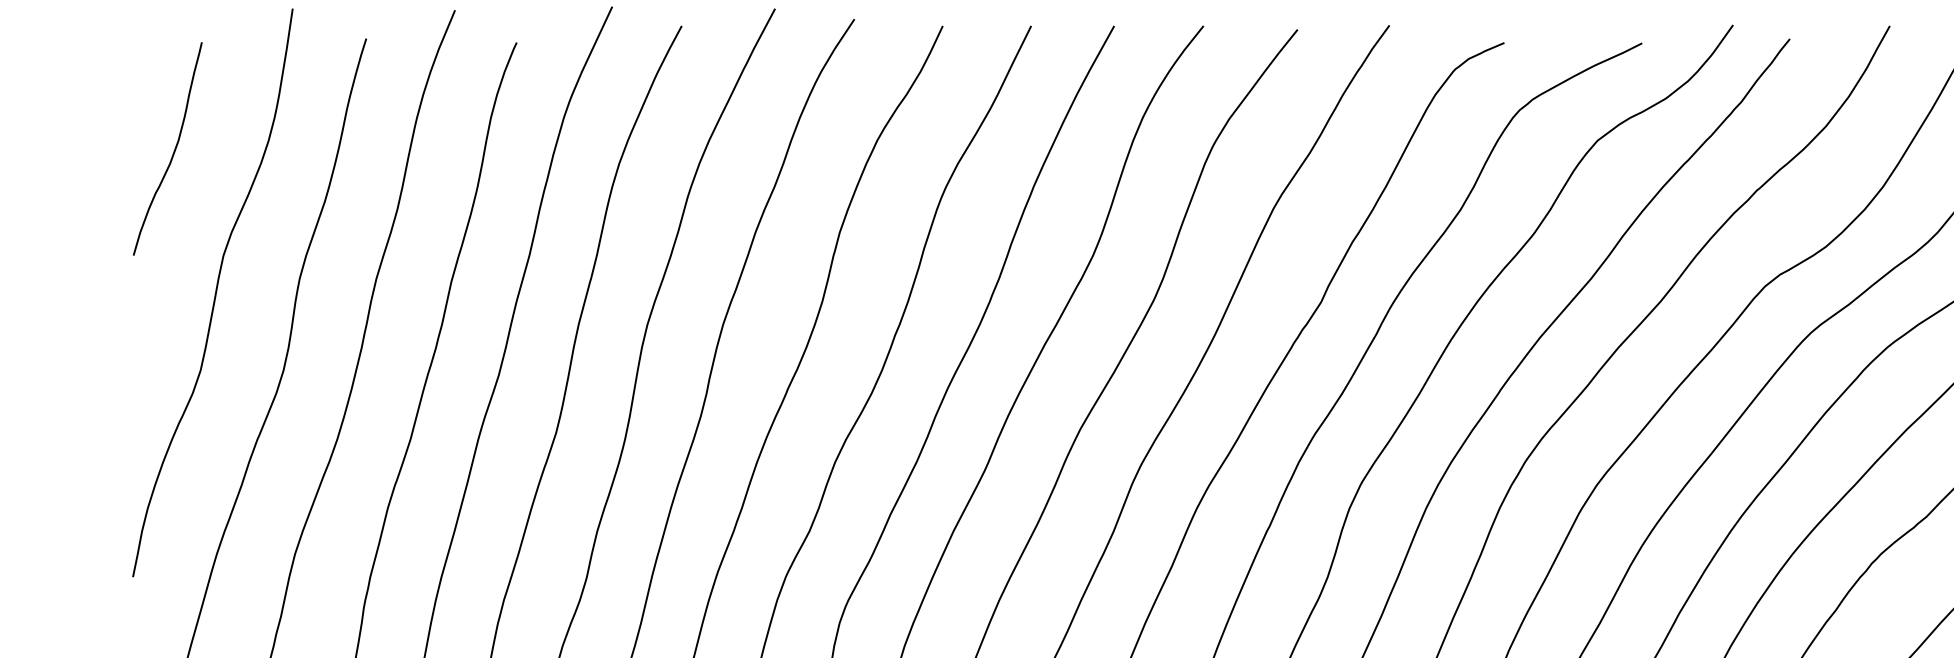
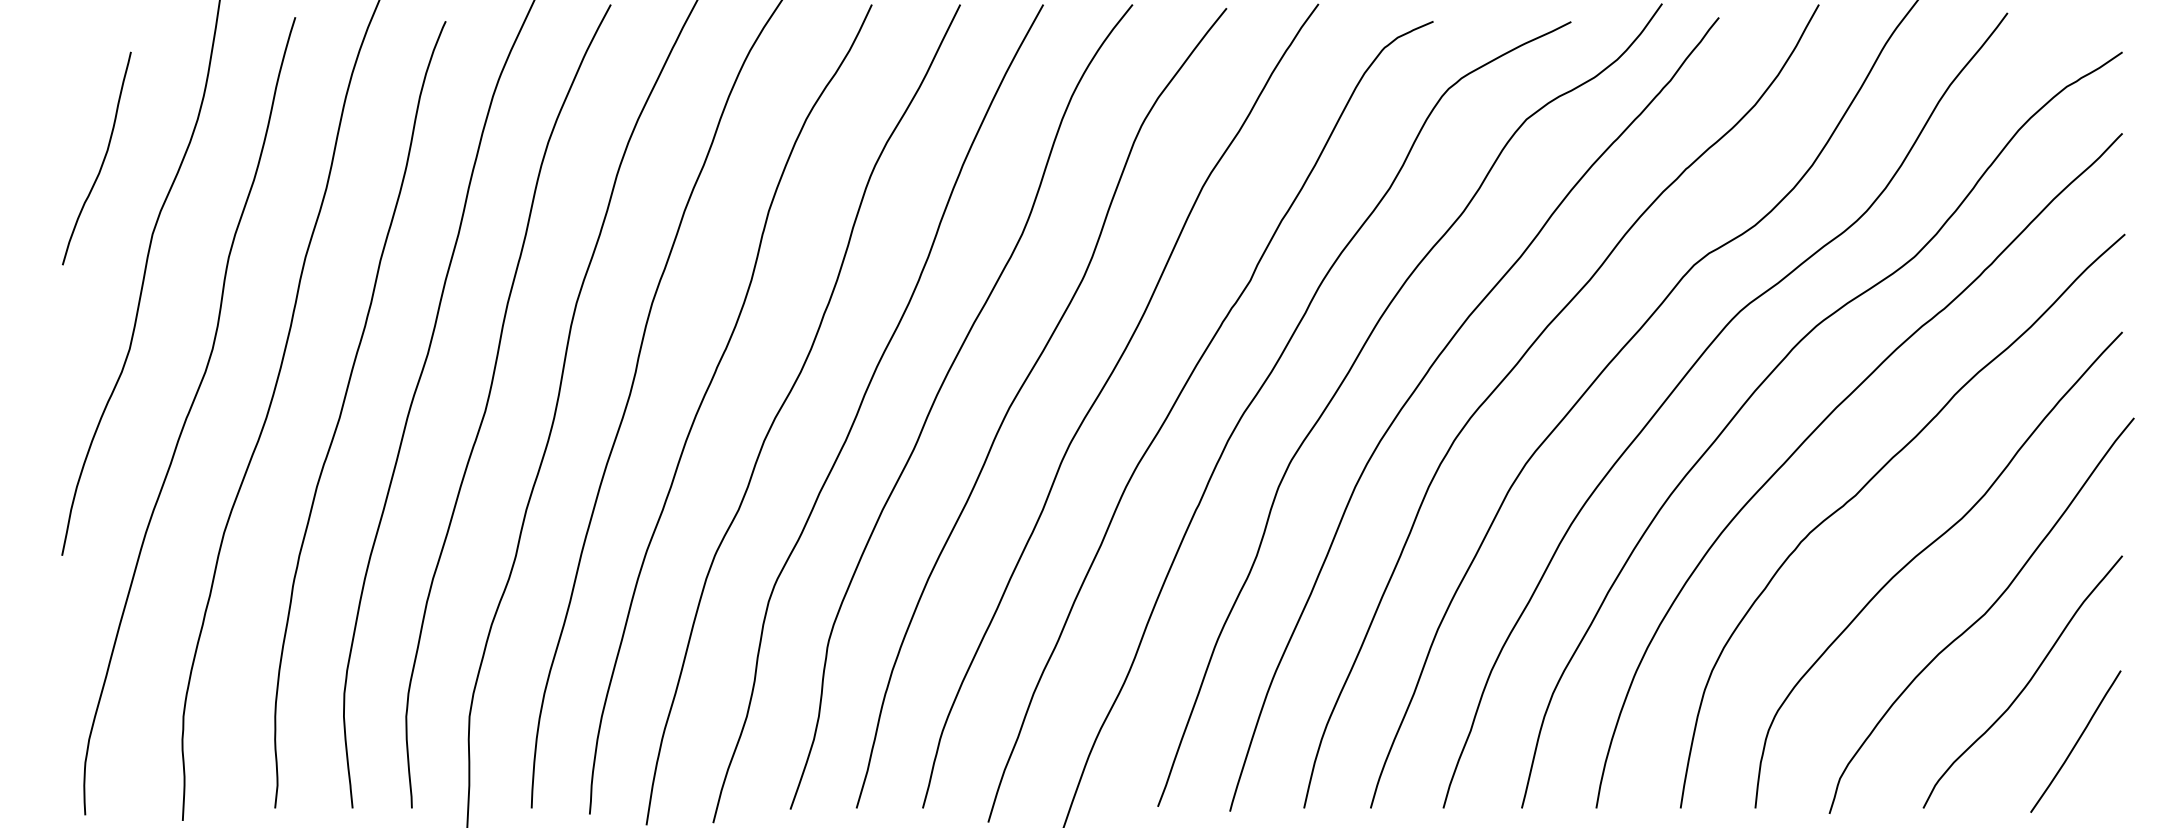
curve: (173, 151) -> (102, 161), moved

